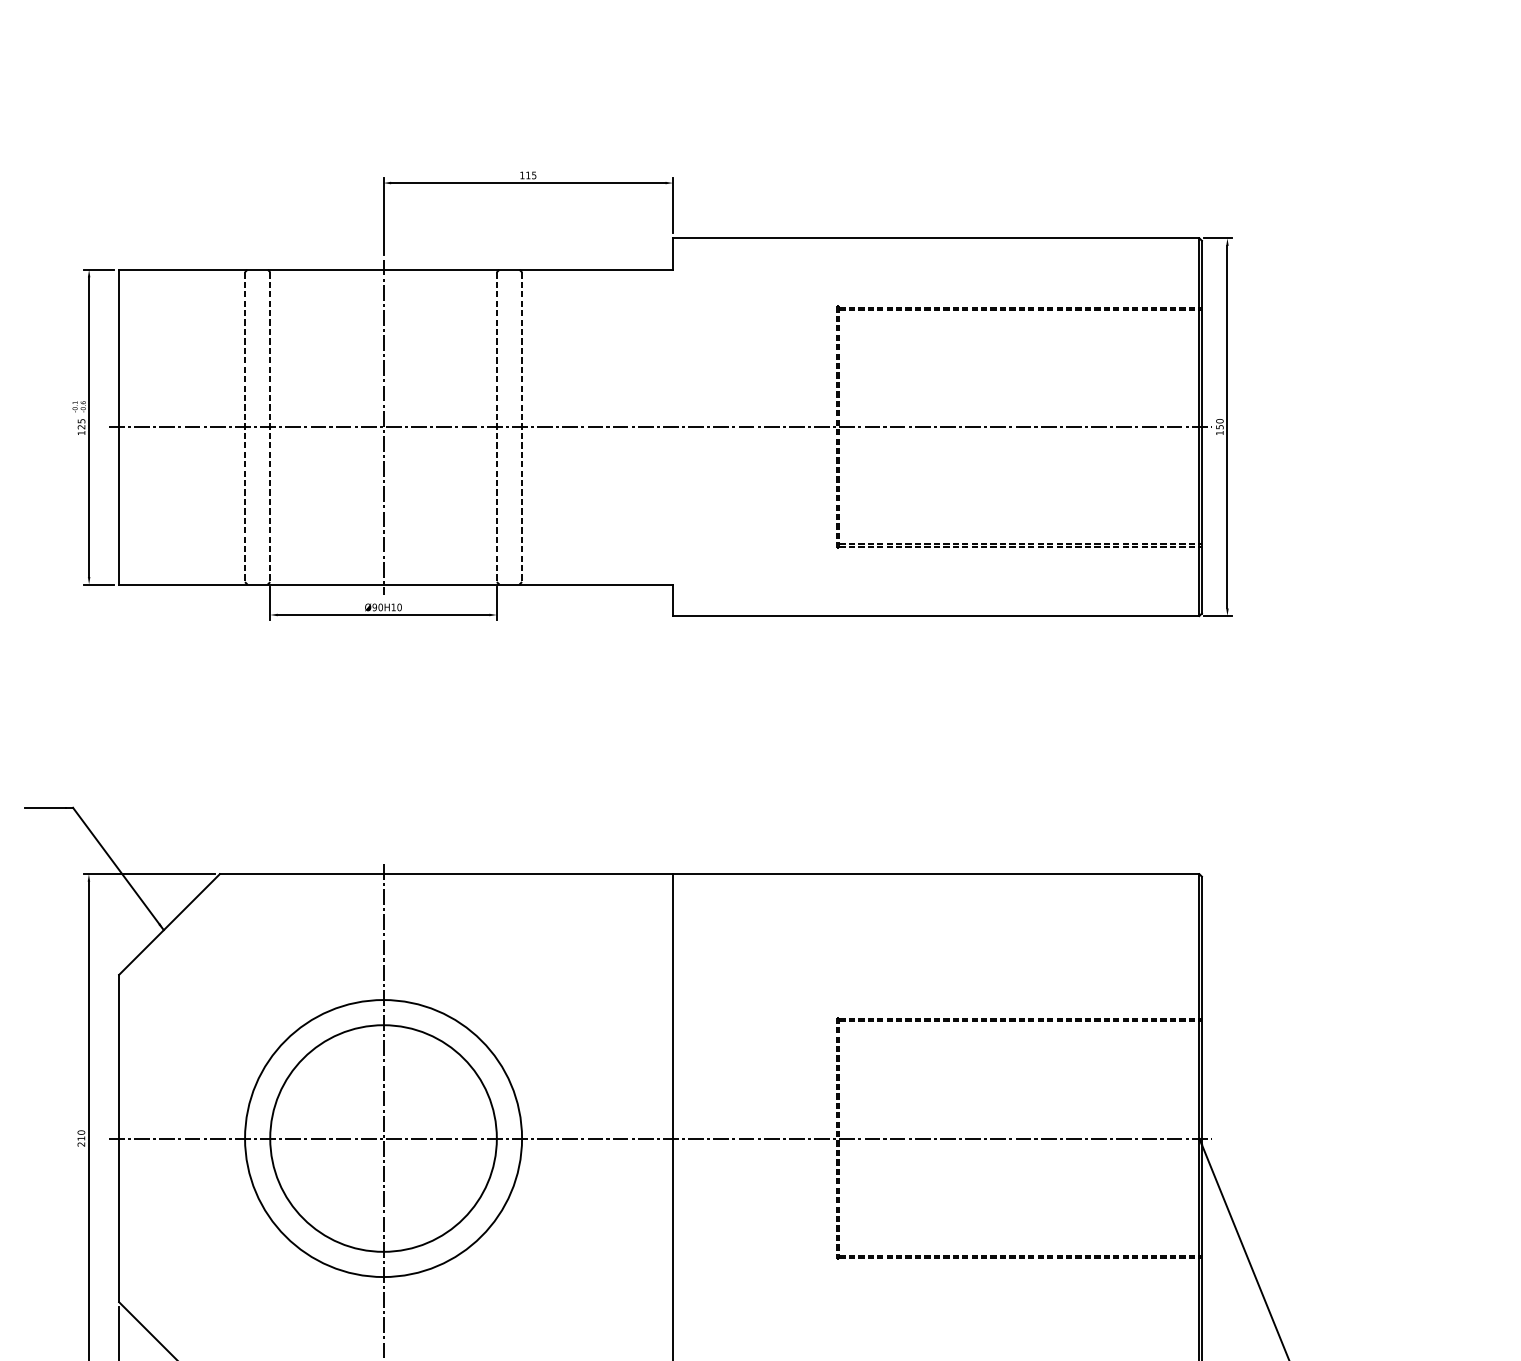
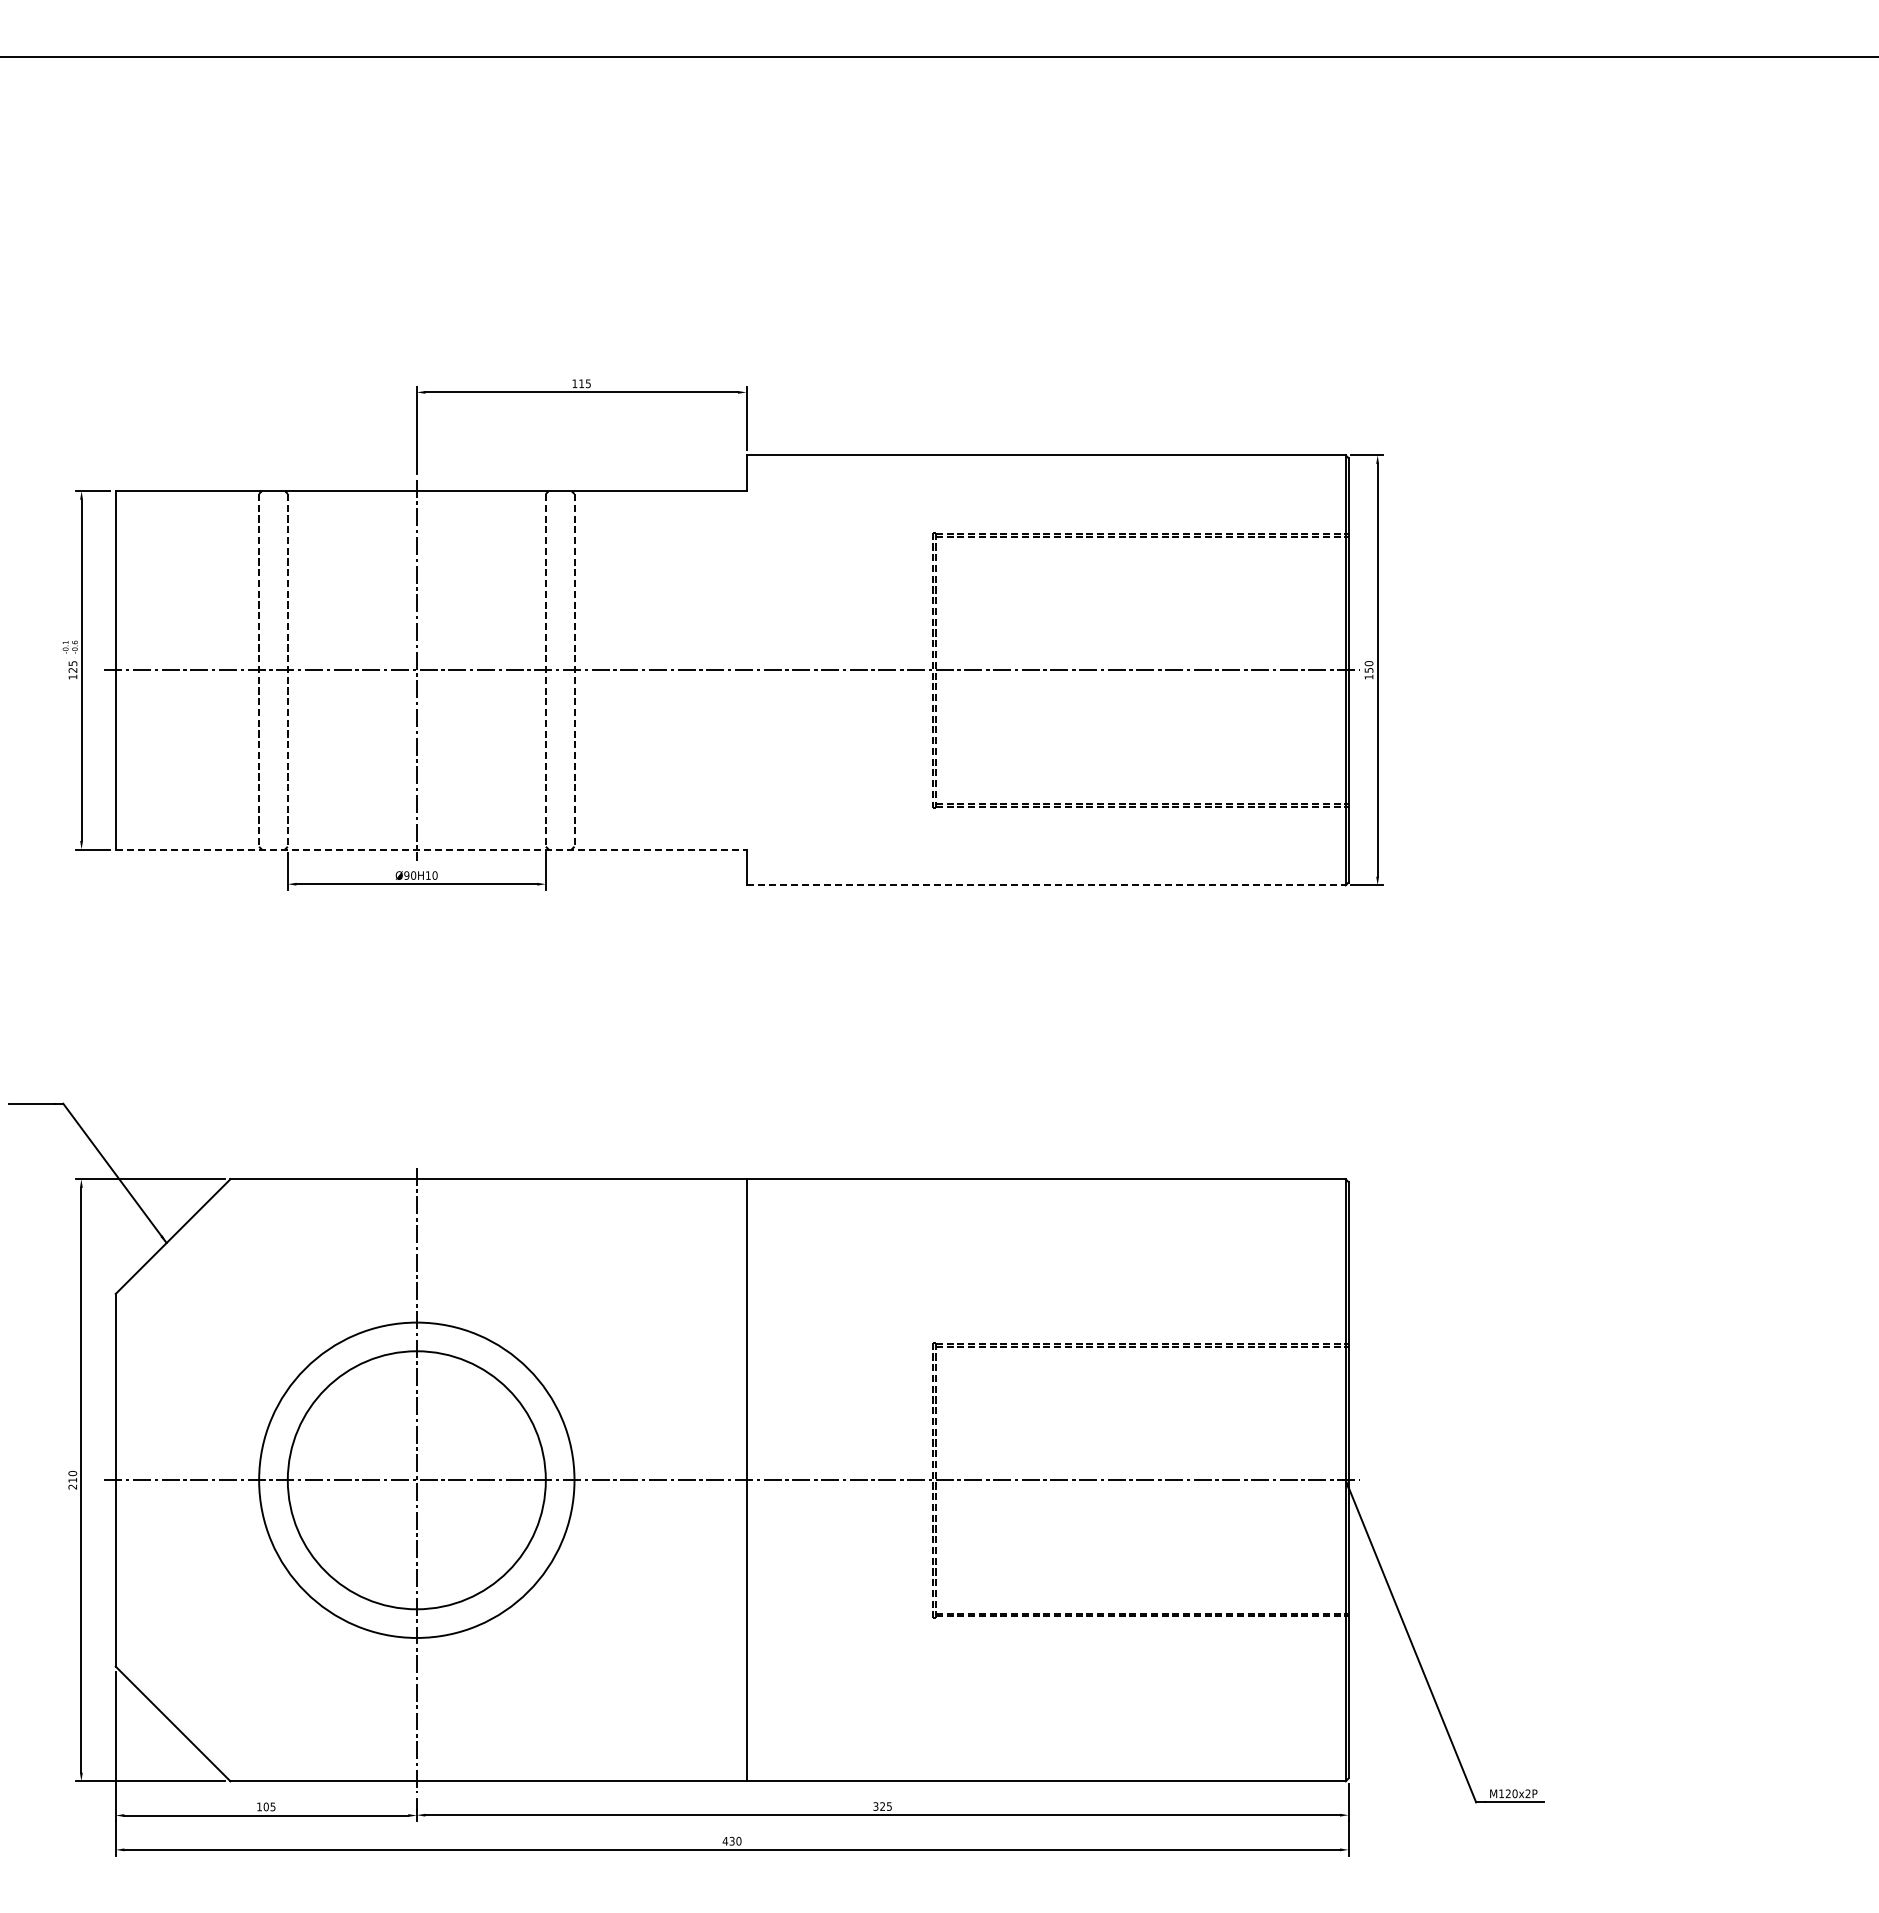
line: (396, 584) -> (431, 849), solid -> dashed
line: (936, 616) -> (1046, 885), solid -> dashed

